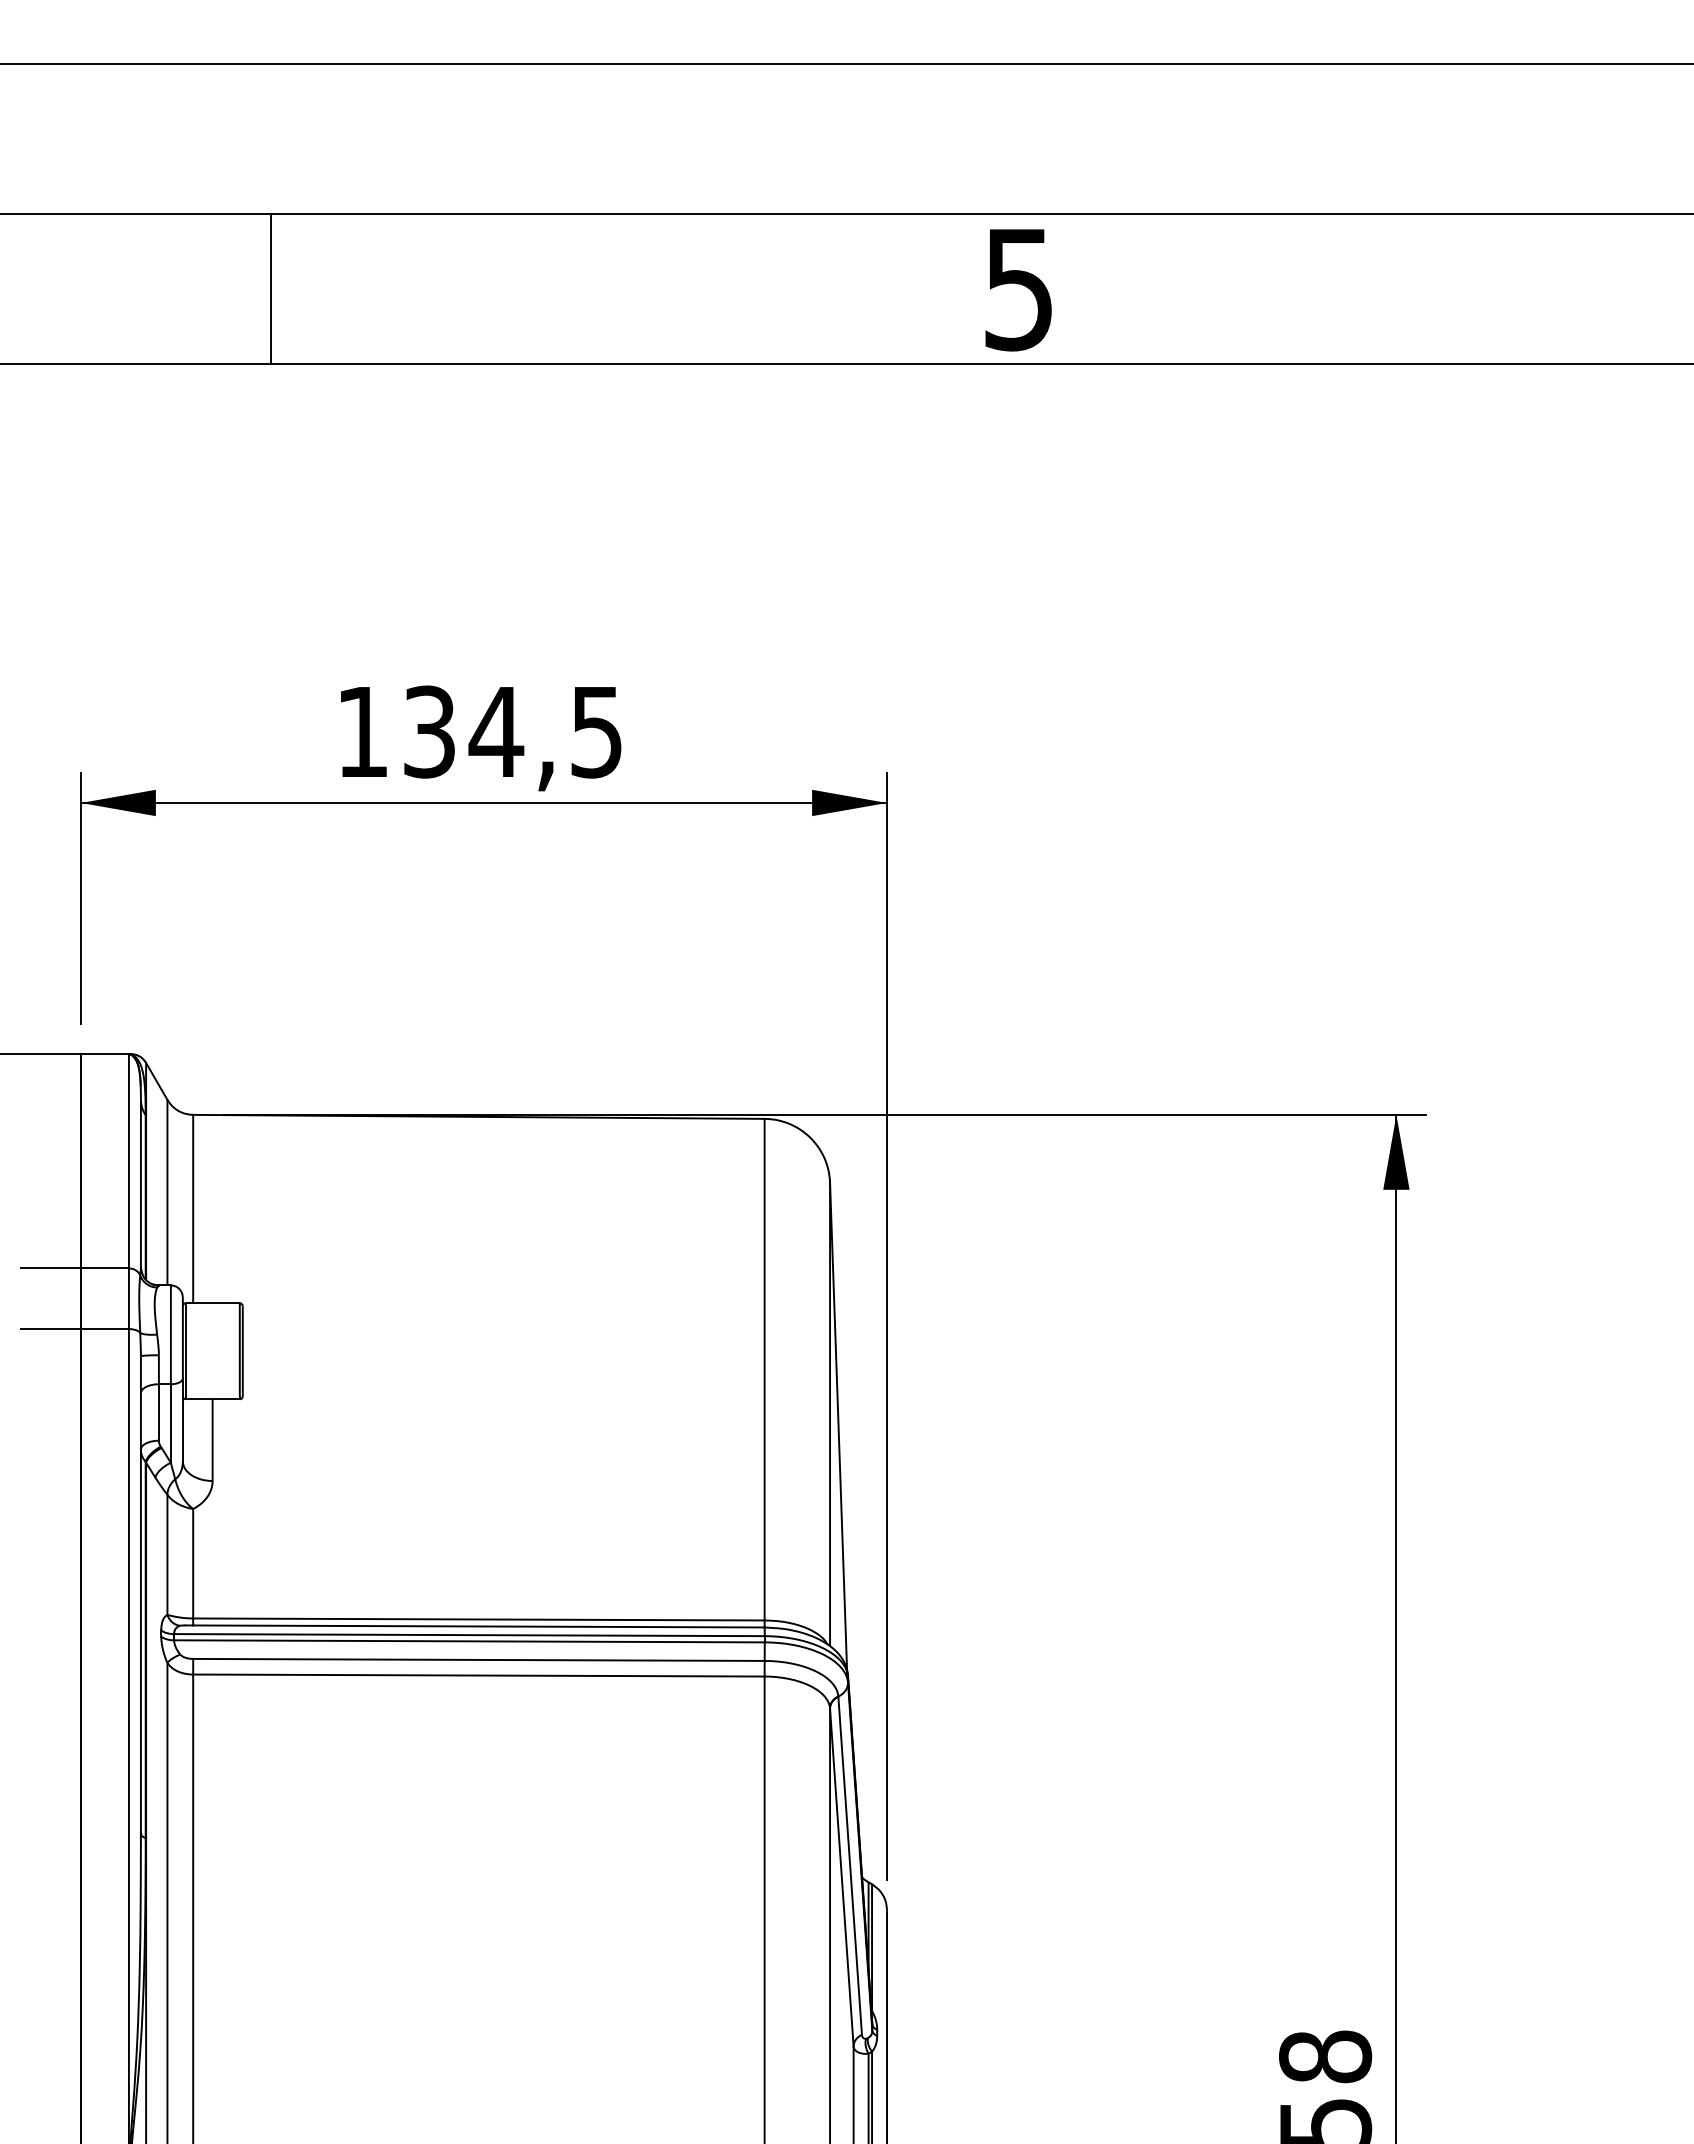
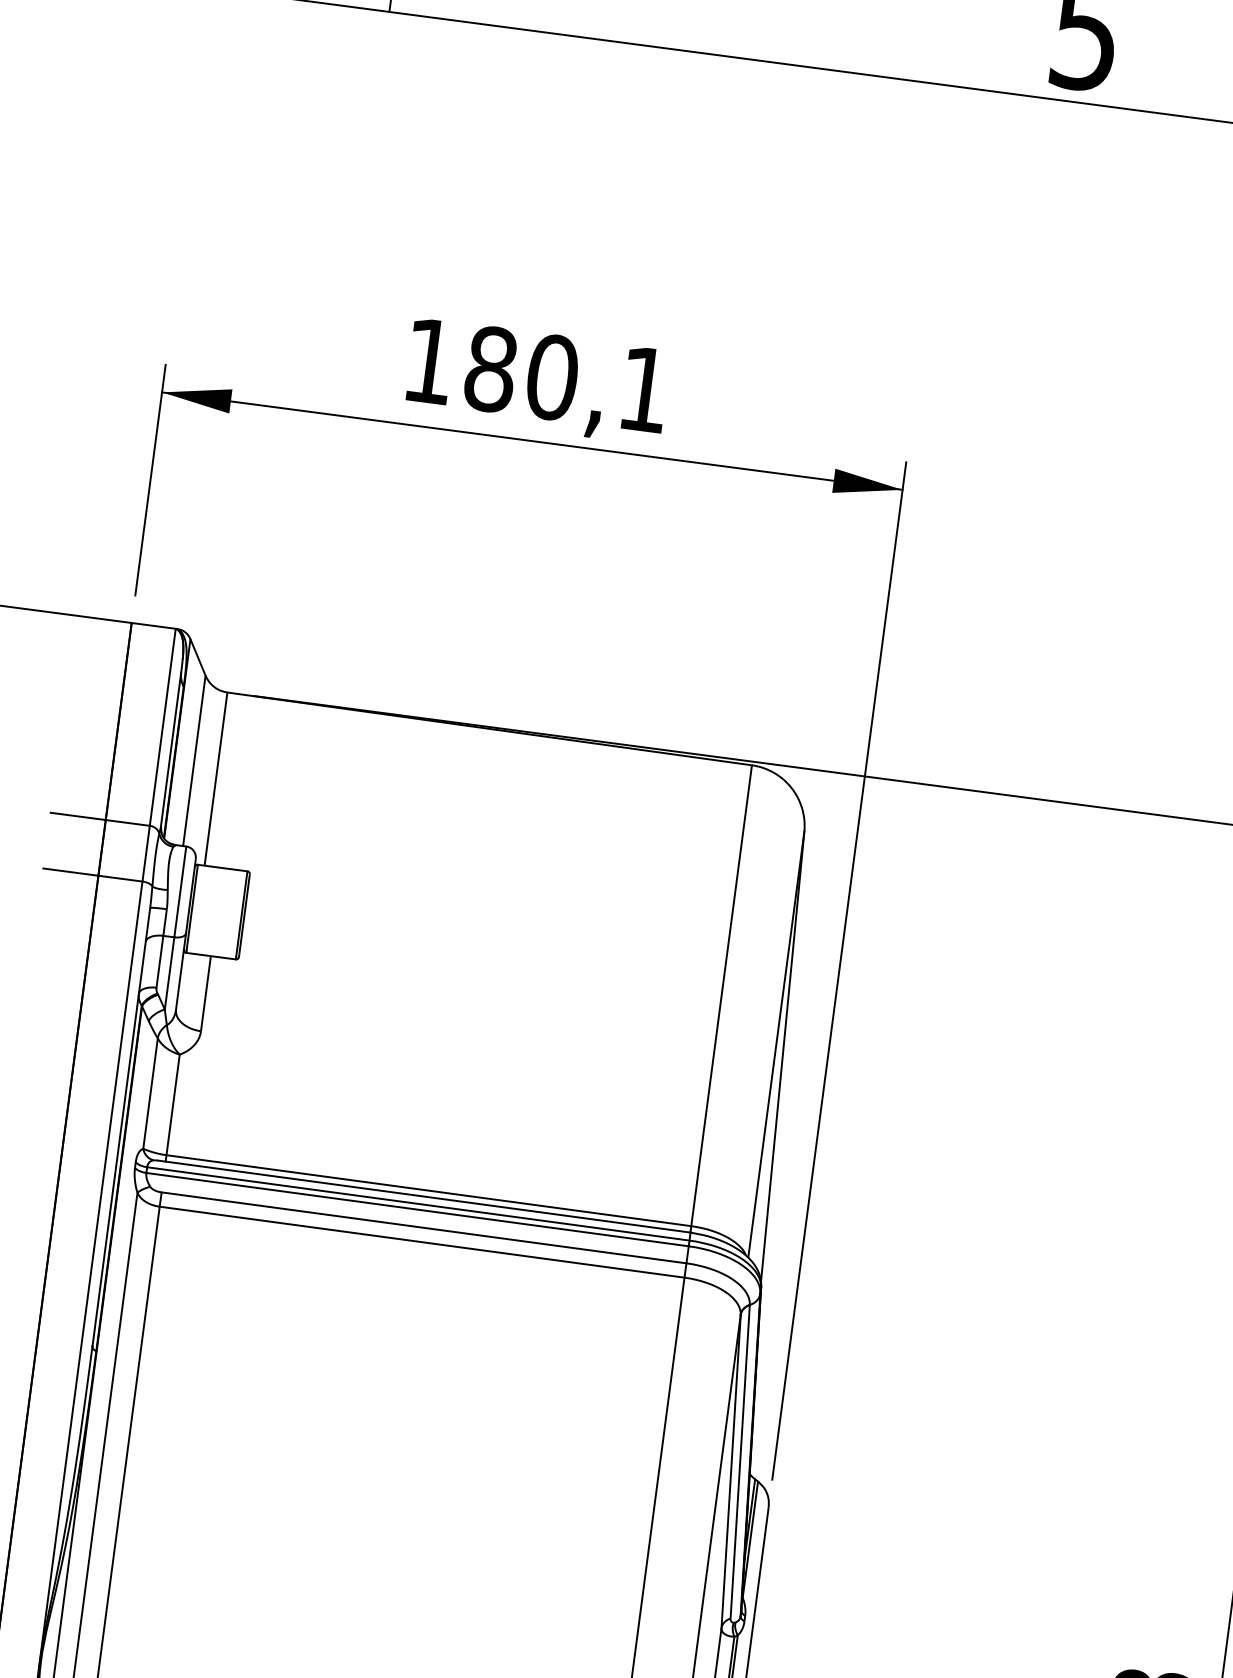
text: (512, 731) -> (567, 378), 134,5 -> 180,1

